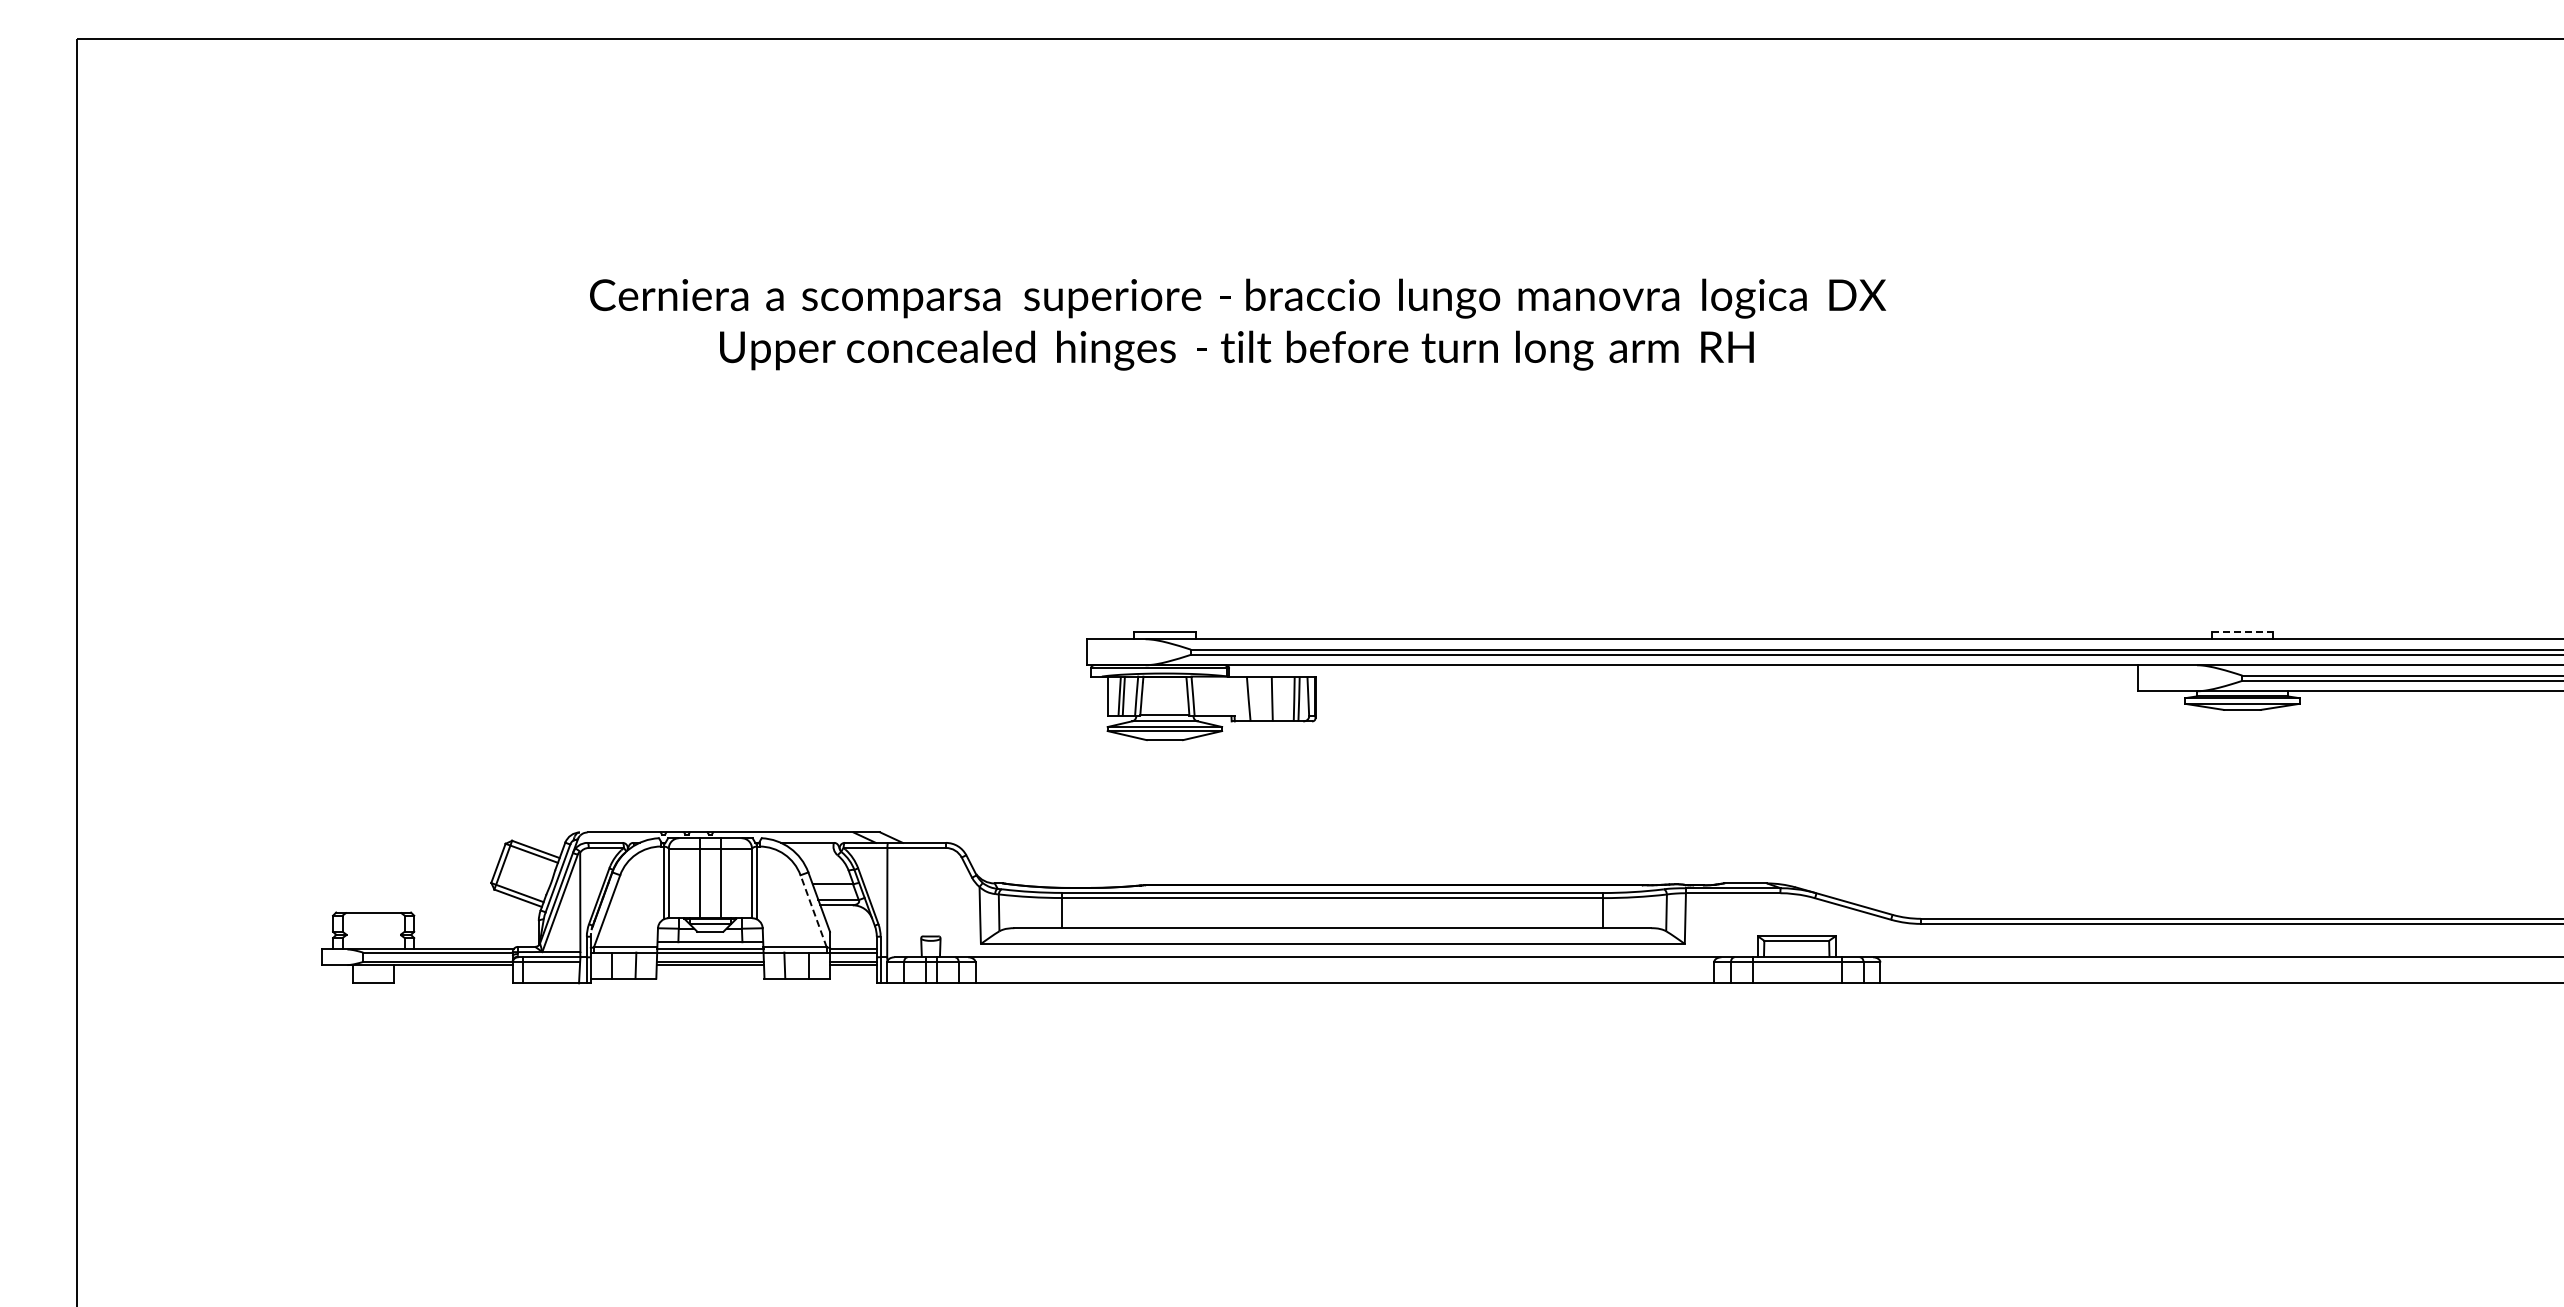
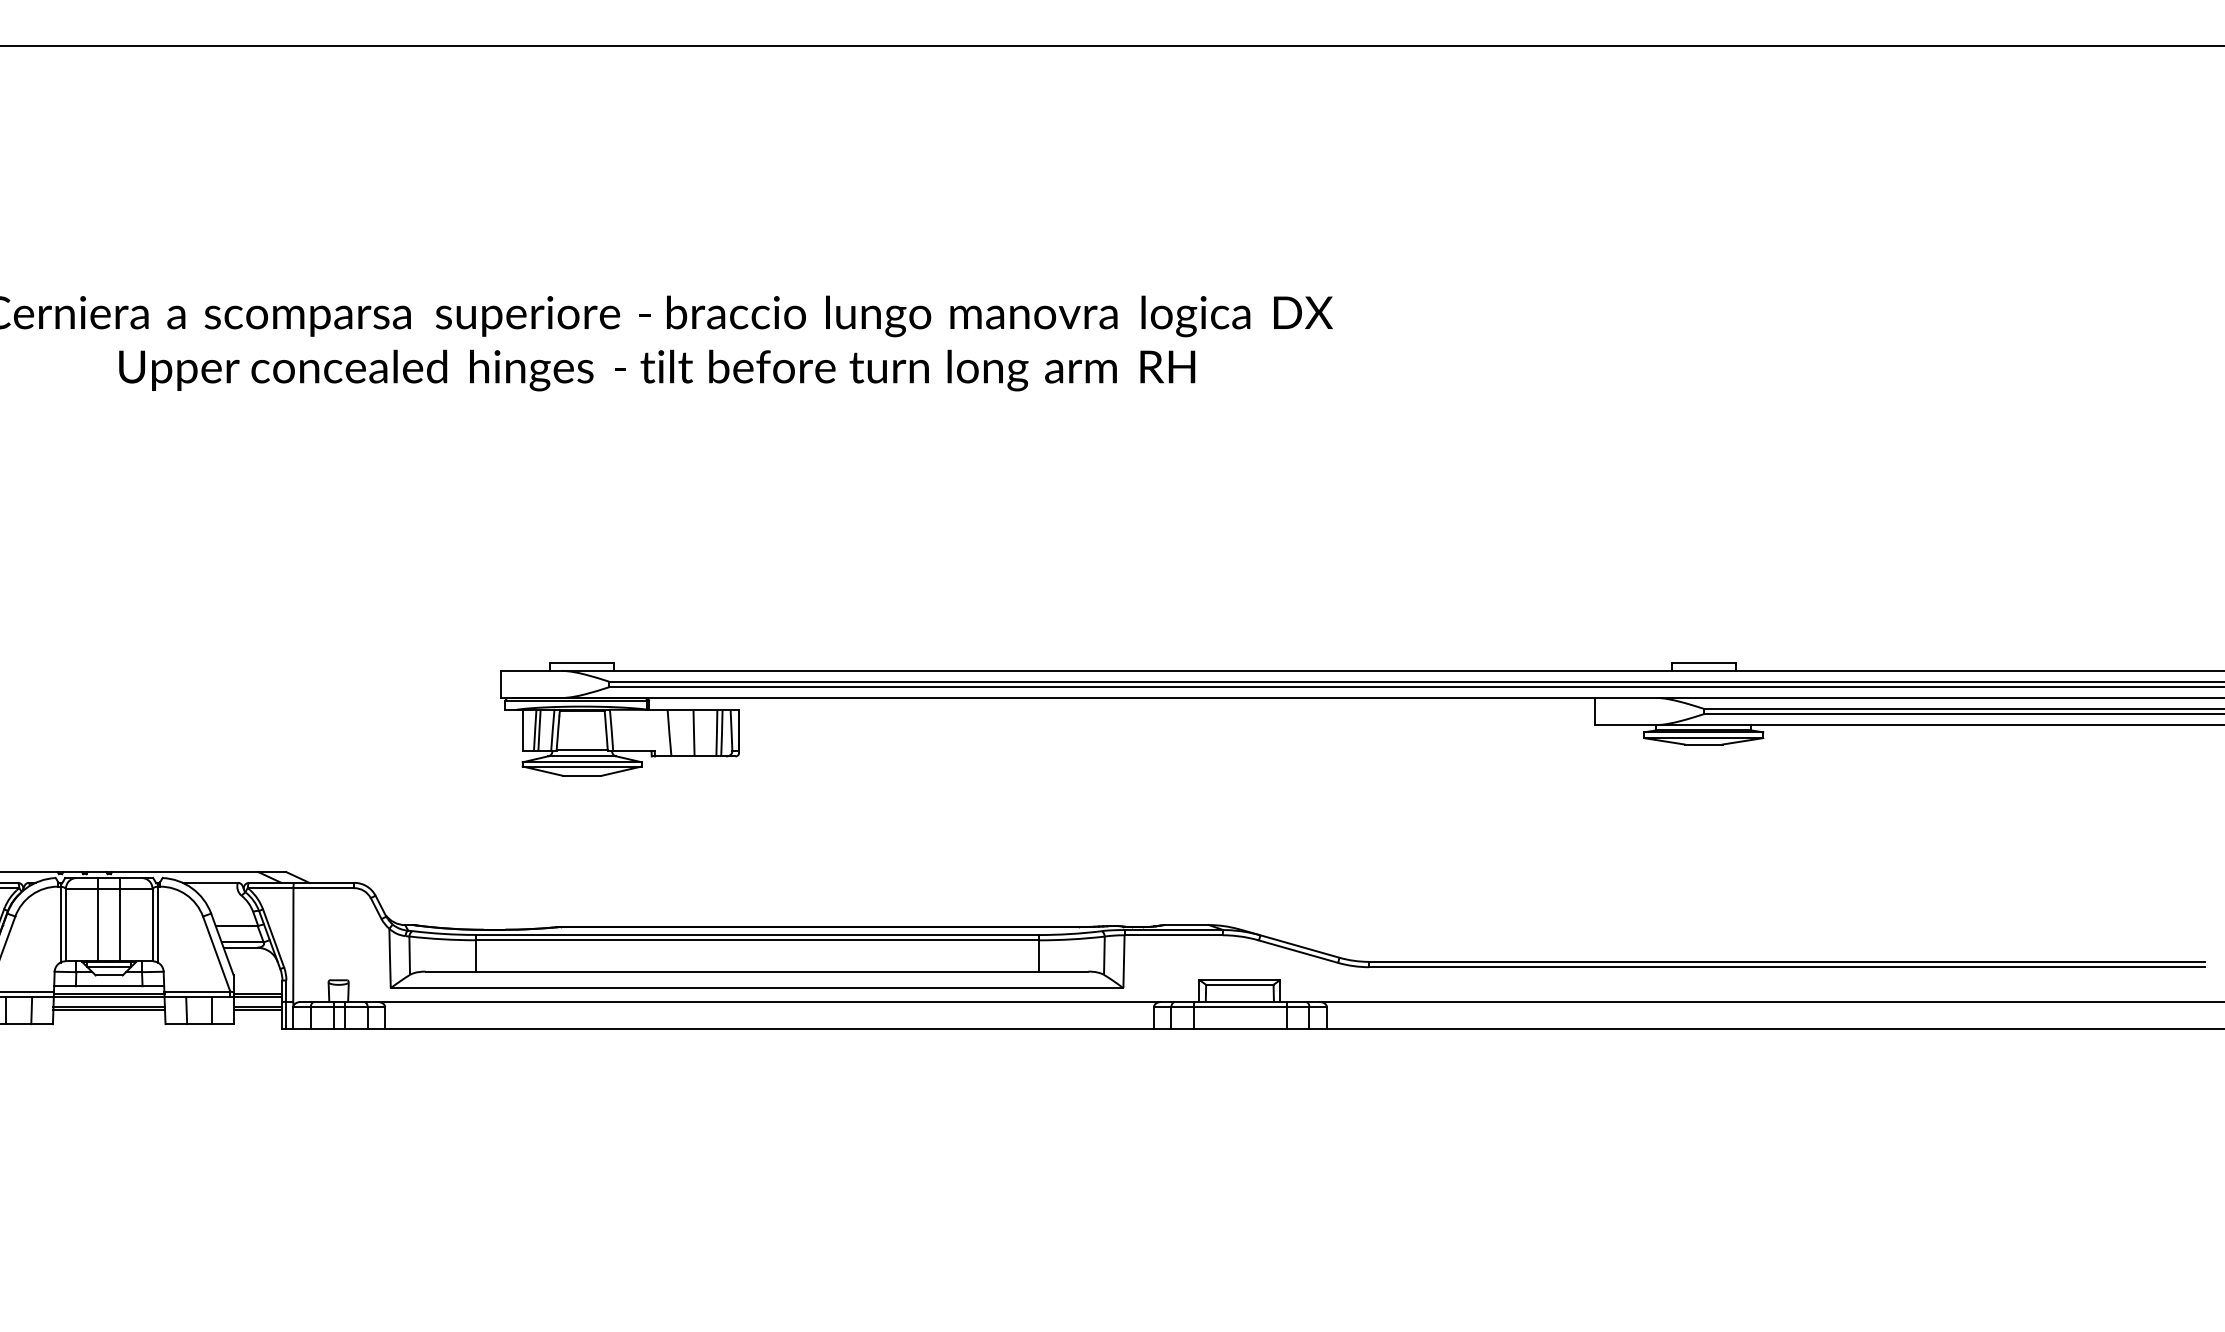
line: (2242, 631) -> (1703, 662), dashed -> solid
line: (813, 910) -> (216, 953), dashed -> solid

